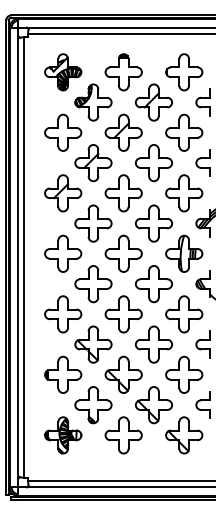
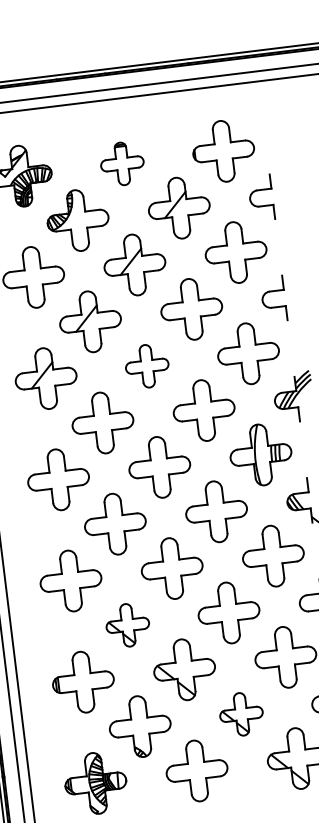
part: (123, 72) -> (122, 164), size x0.7
part: (123, 193) -> (147, 366), size x0.7
part: (93, 344) -> (127, 625), size x0.7
part: (153, 405) -> (240, 714), size x0.7

